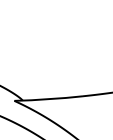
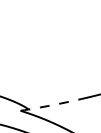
arc: (48, 99) -> (52, 105), solid -> dashed

